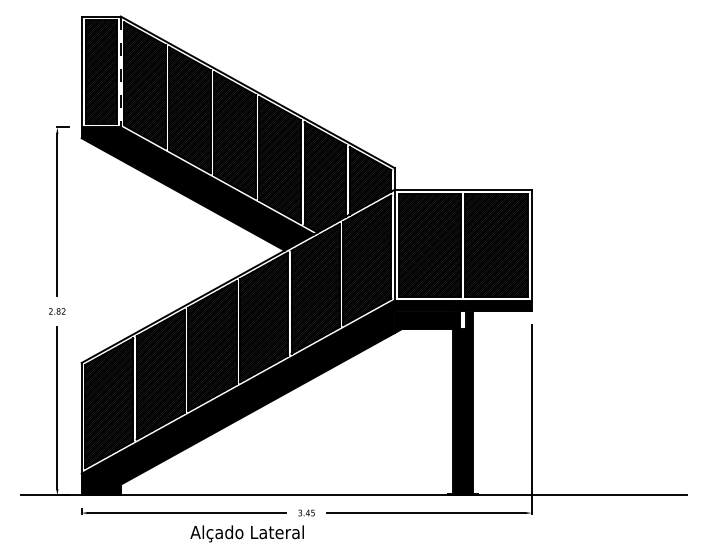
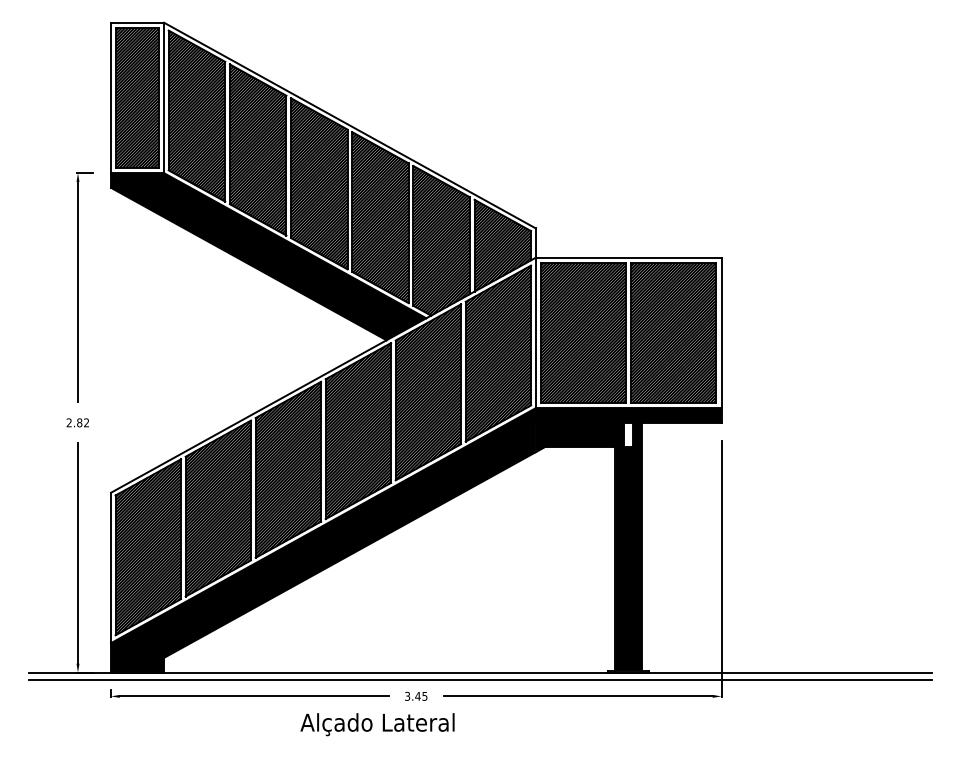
line: (121, 72) -> (164, 98), dashed -> solid
line: (354, 500) -> (480, 679), added
text: (247, 533) -> (377, 724), moved

